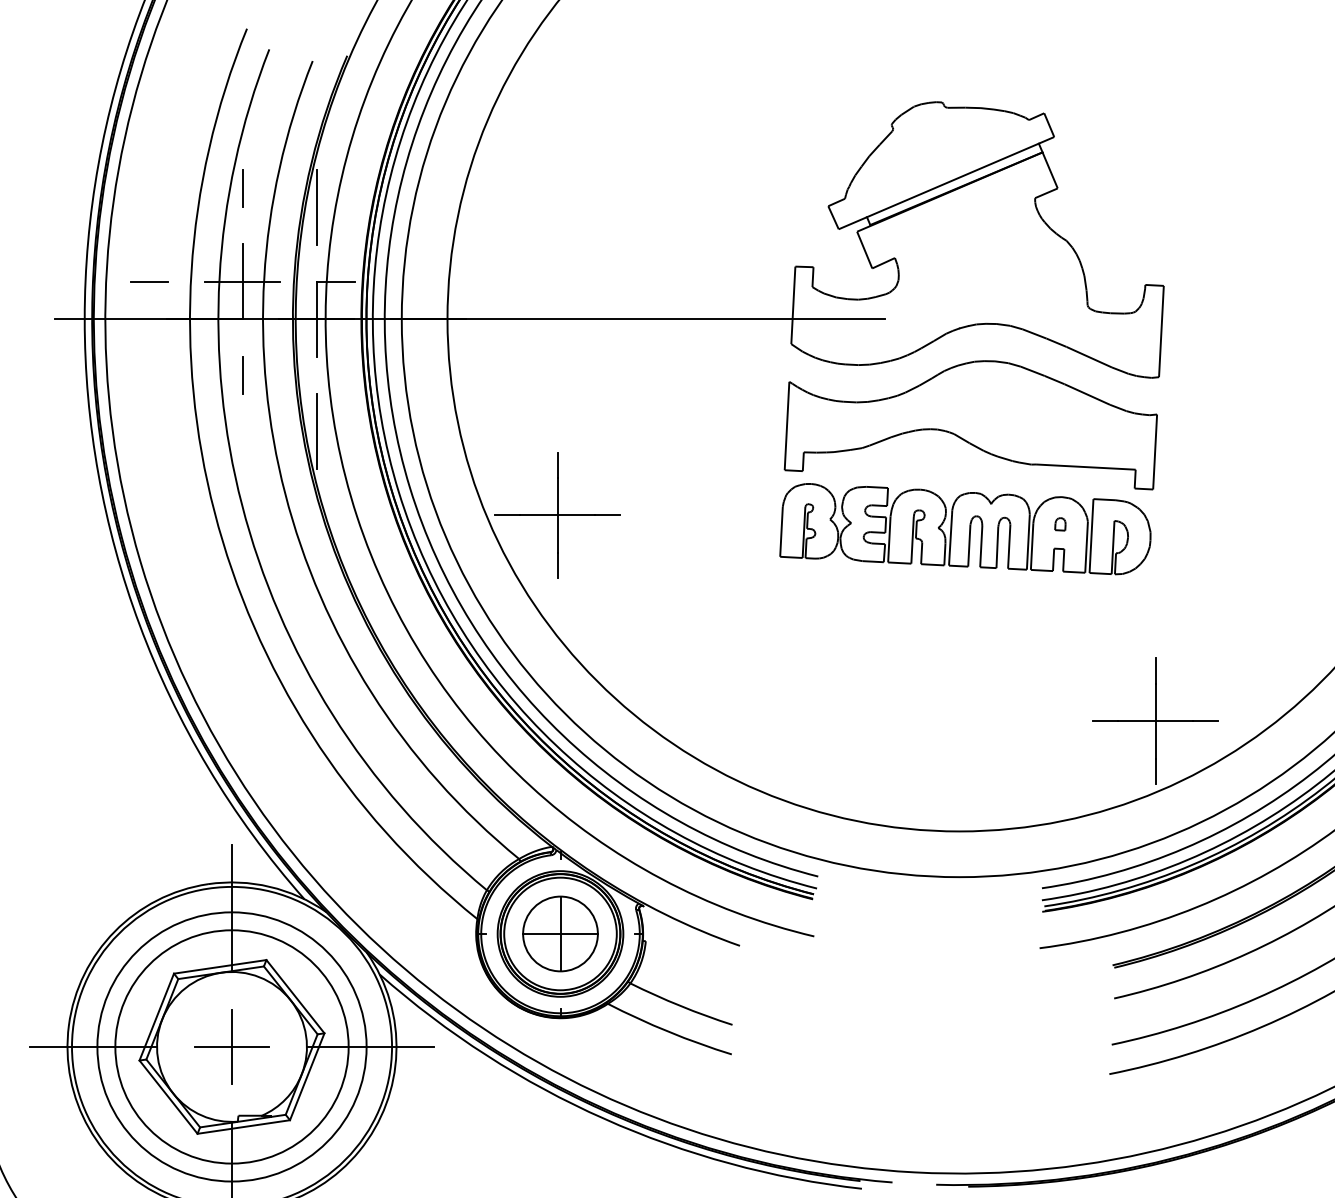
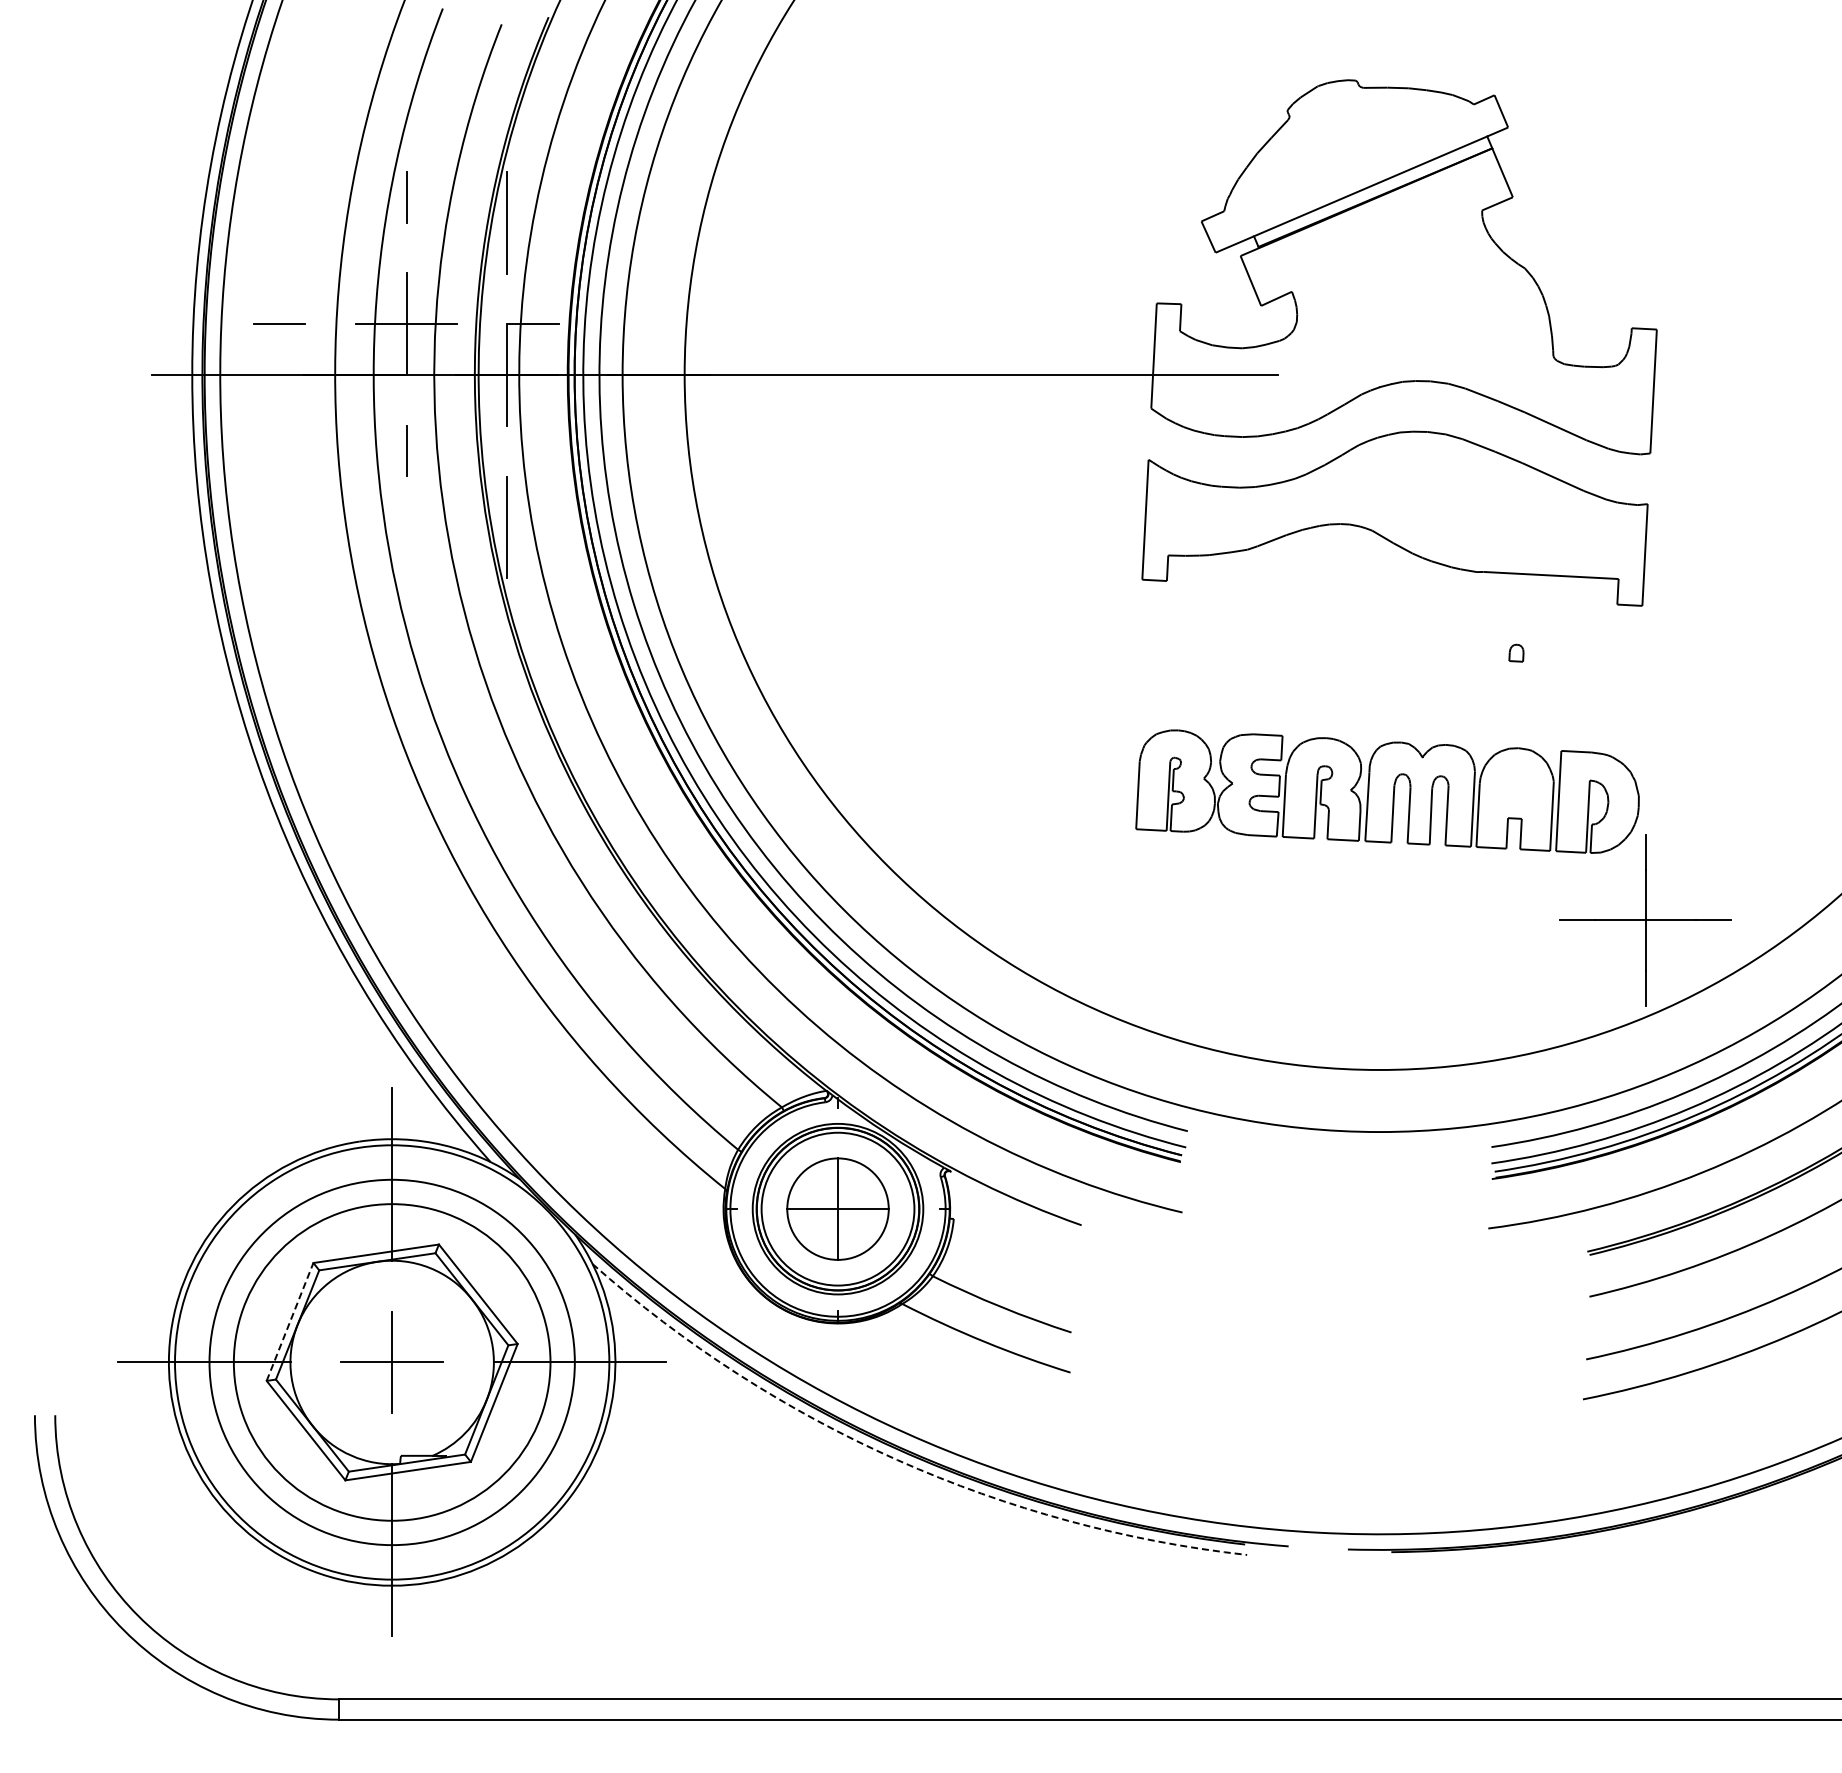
part: (557, 514) -> (833, 640), removed
part: (965, 528) -> (1387, 791), moved
line: (157, 1016) -> (290, 1321), solid -> dashed
arc: (604, 1119) -> (897, 1460), solid -> dashed

